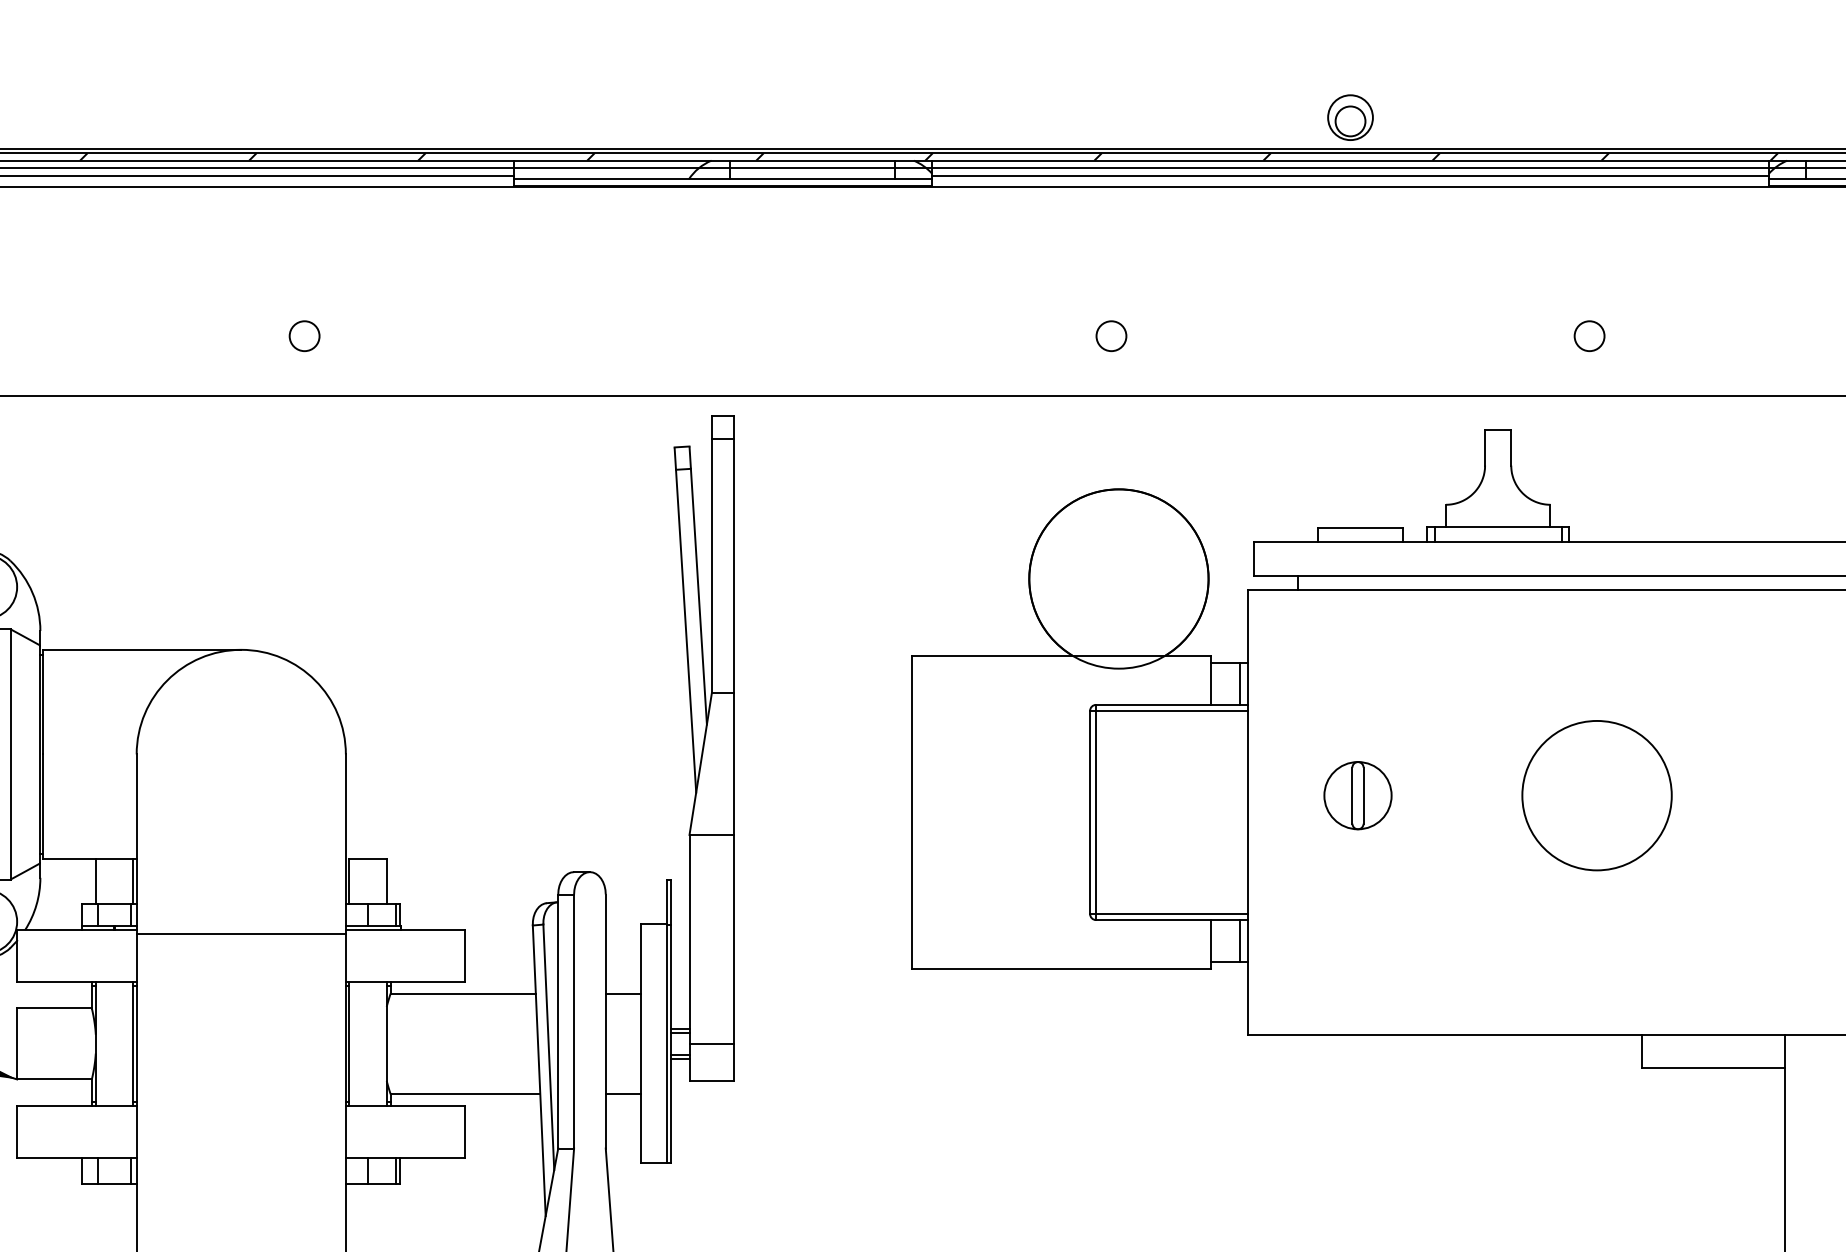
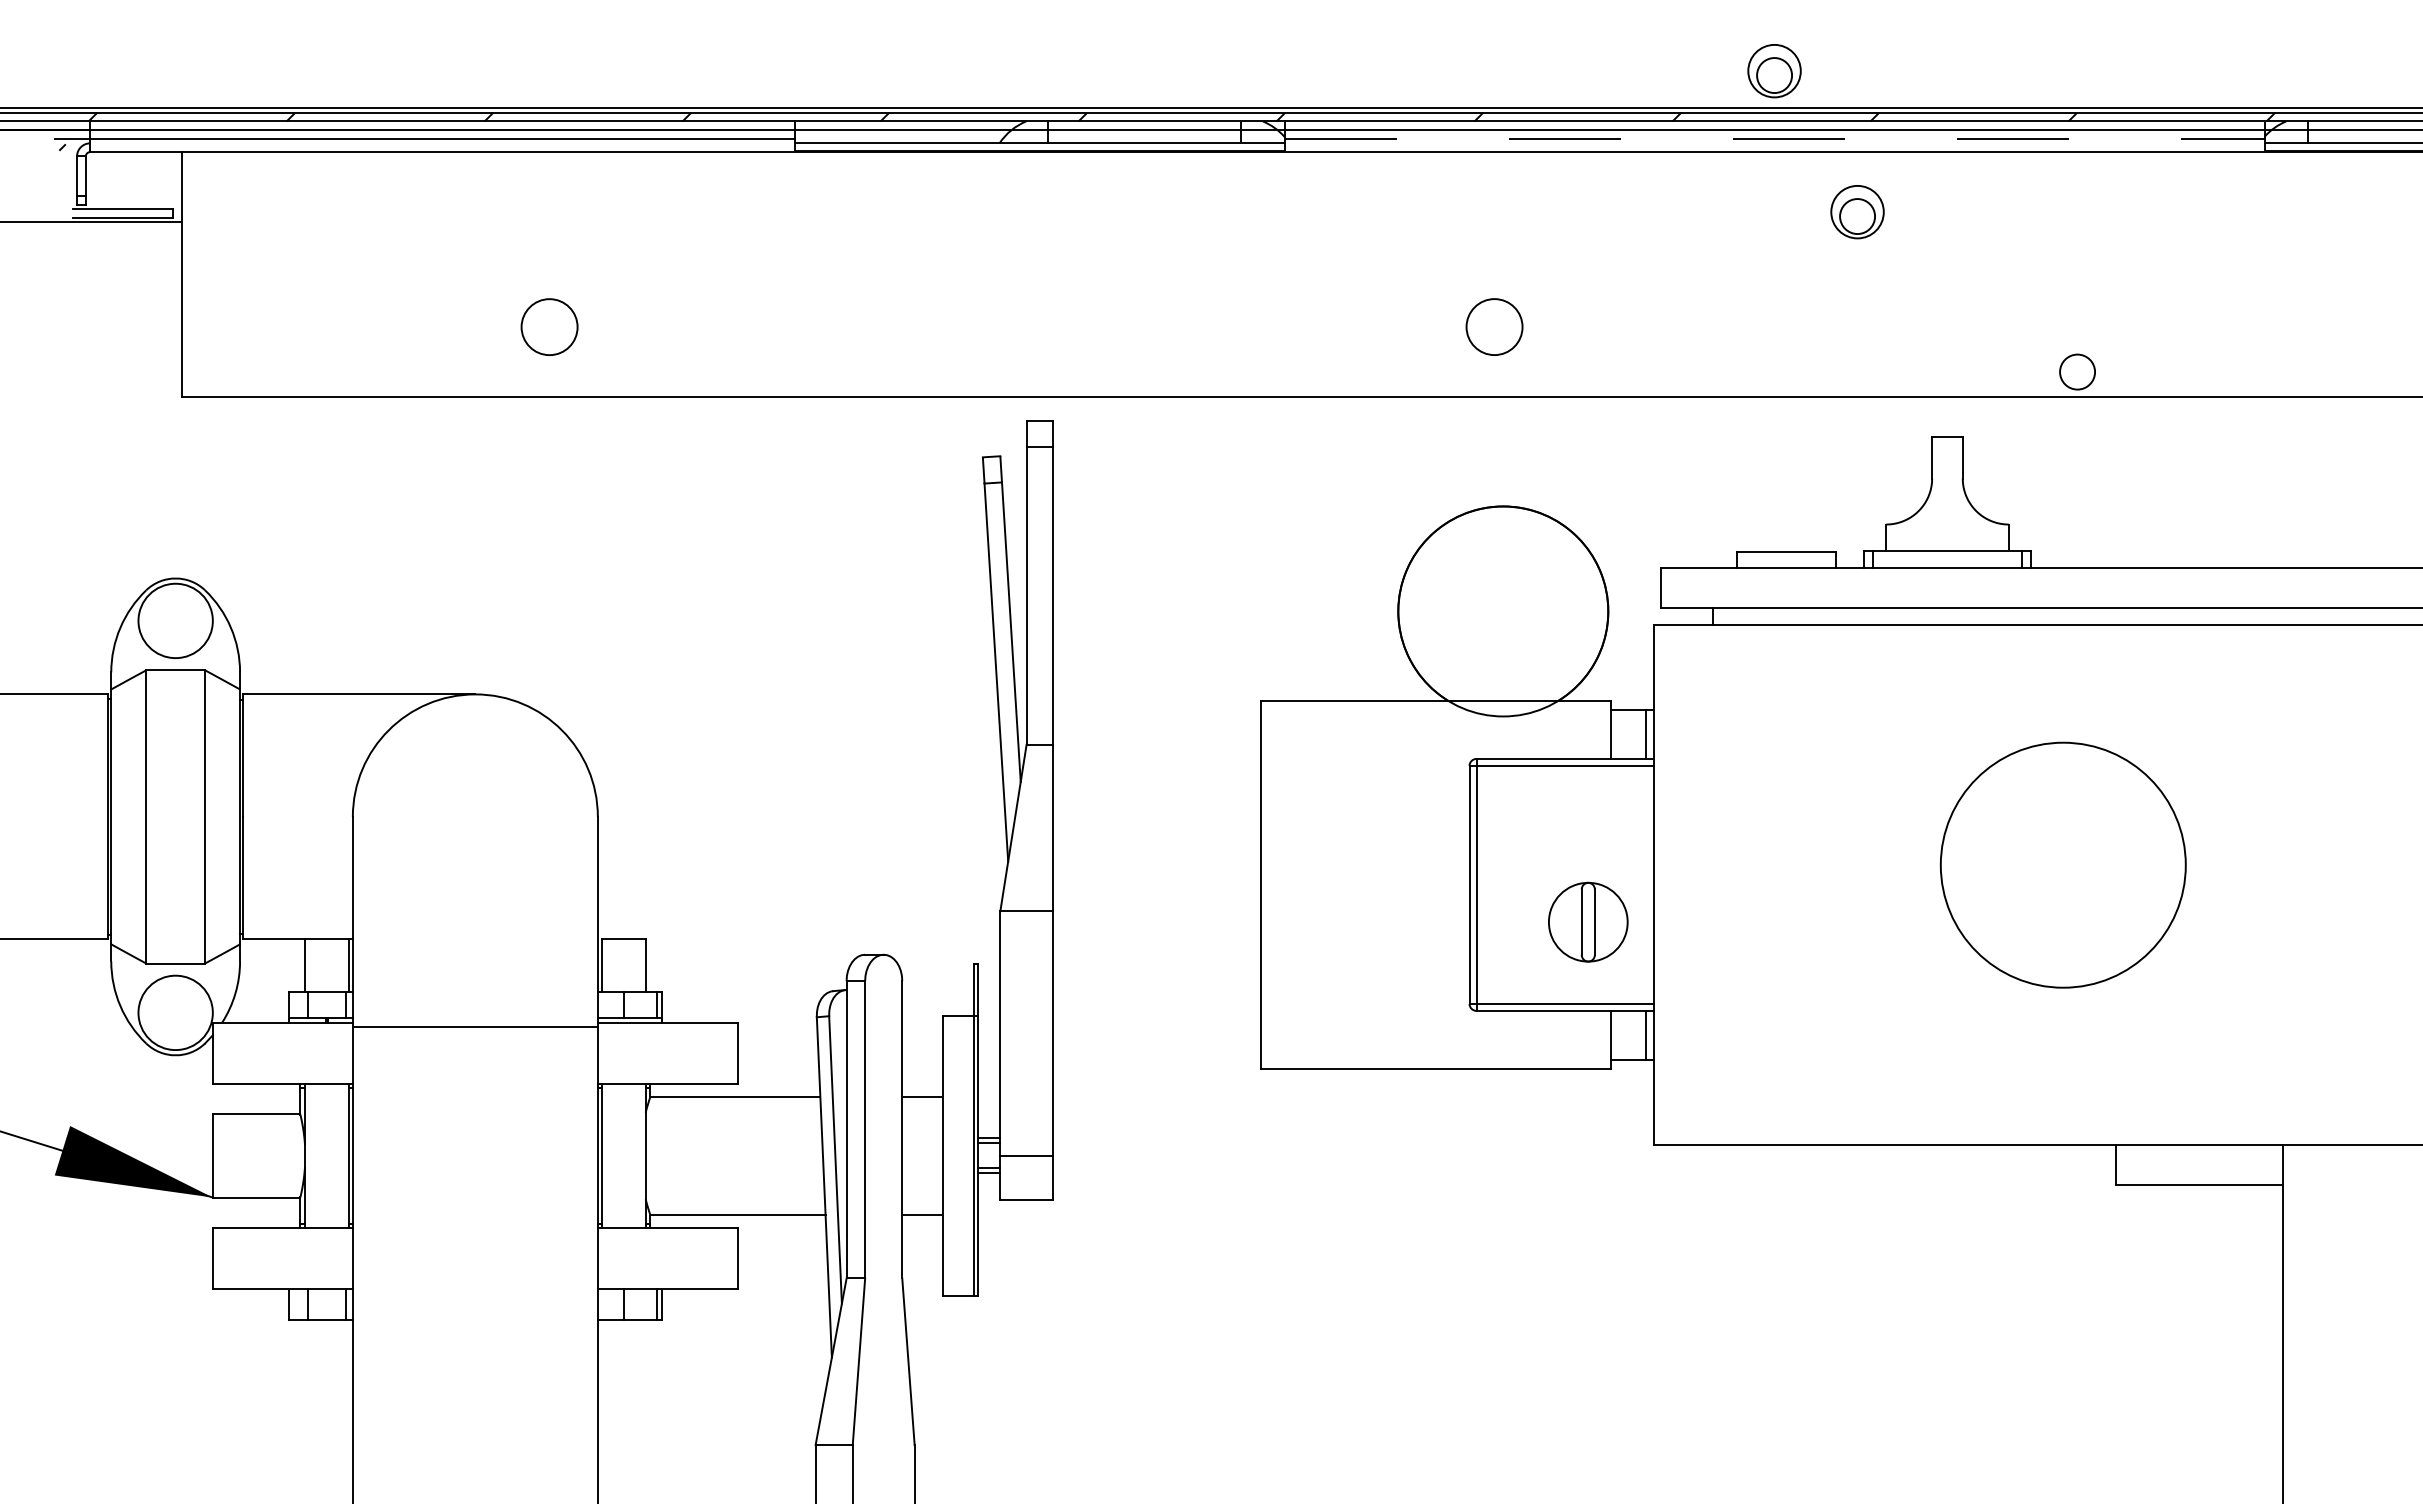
line: (1350, 175) -> (1774, 138), solid -> dashed
part: (1421, 238) -> (1857, 212), added
circle: (304, 335) -> (549, 326), size x1.6
circle: (1111, 335) -> (1494, 326), size x1.6
circle: (1589, 335) -> (2077, 371), moved
part: (1358, 795) -> (1588, 921), moved
circle: (1596, 795) -> (2062, 864), size x1.4

